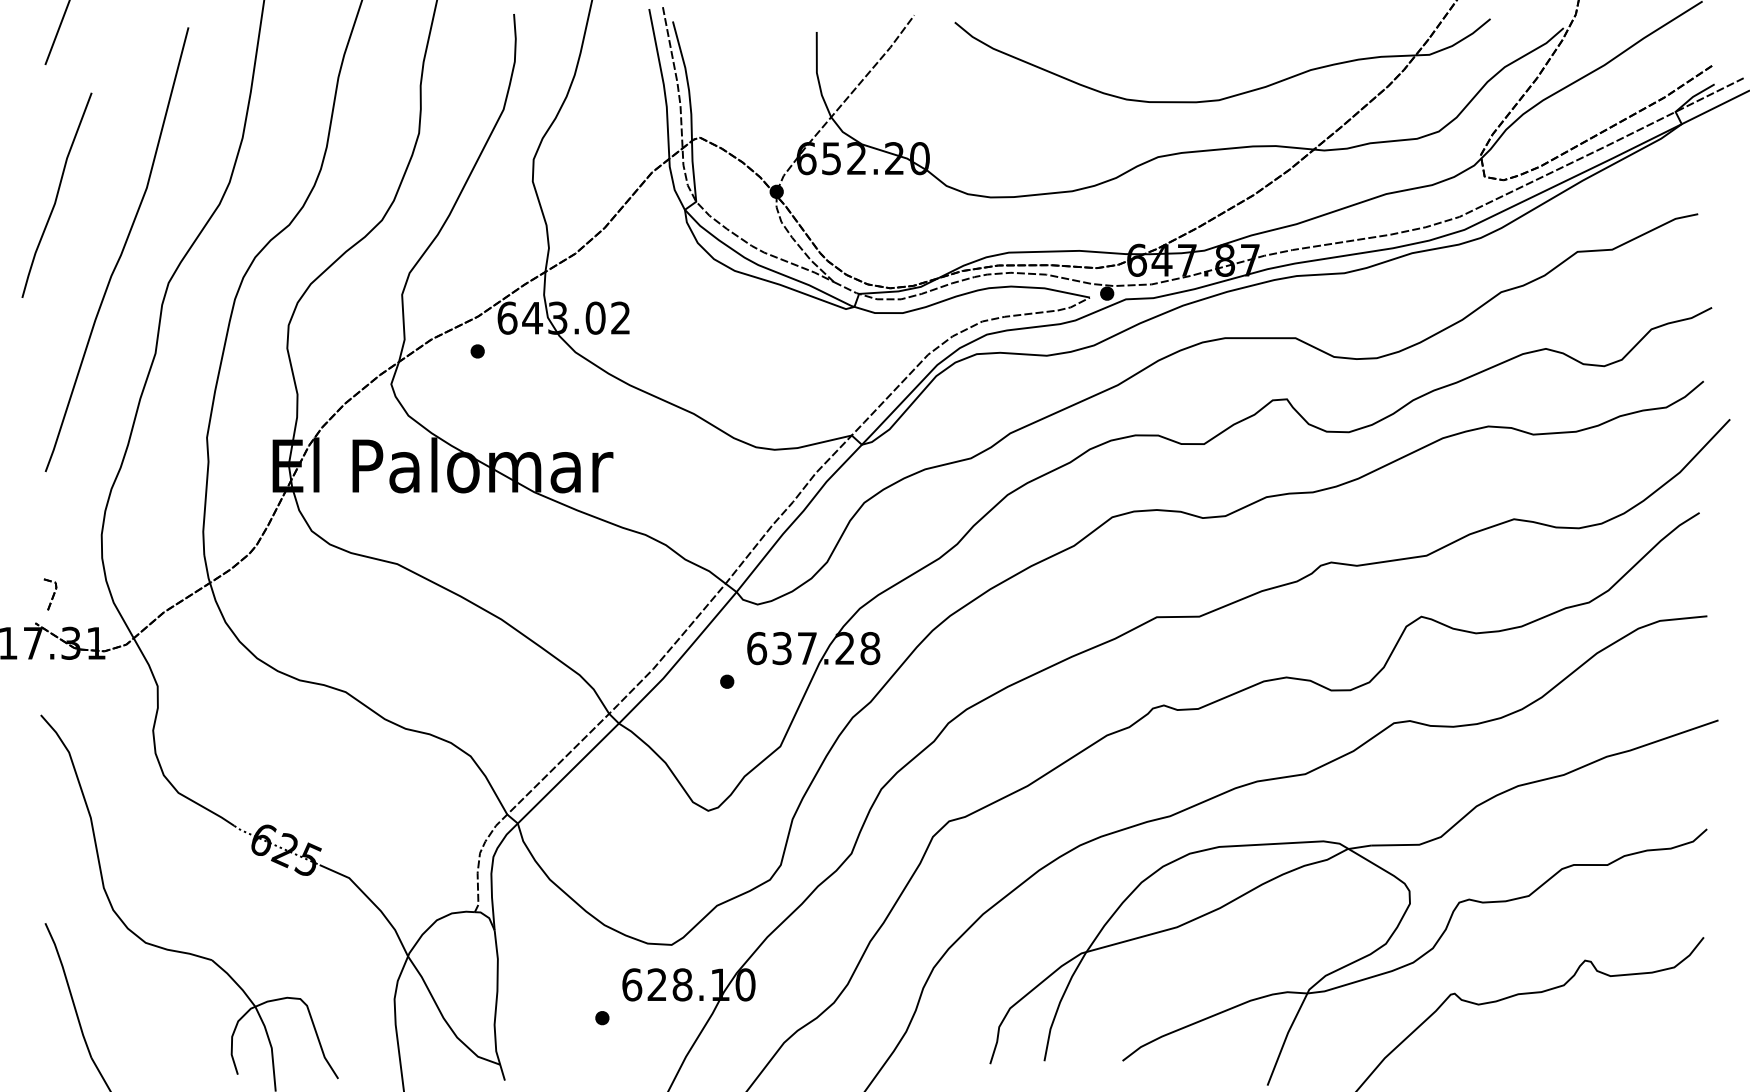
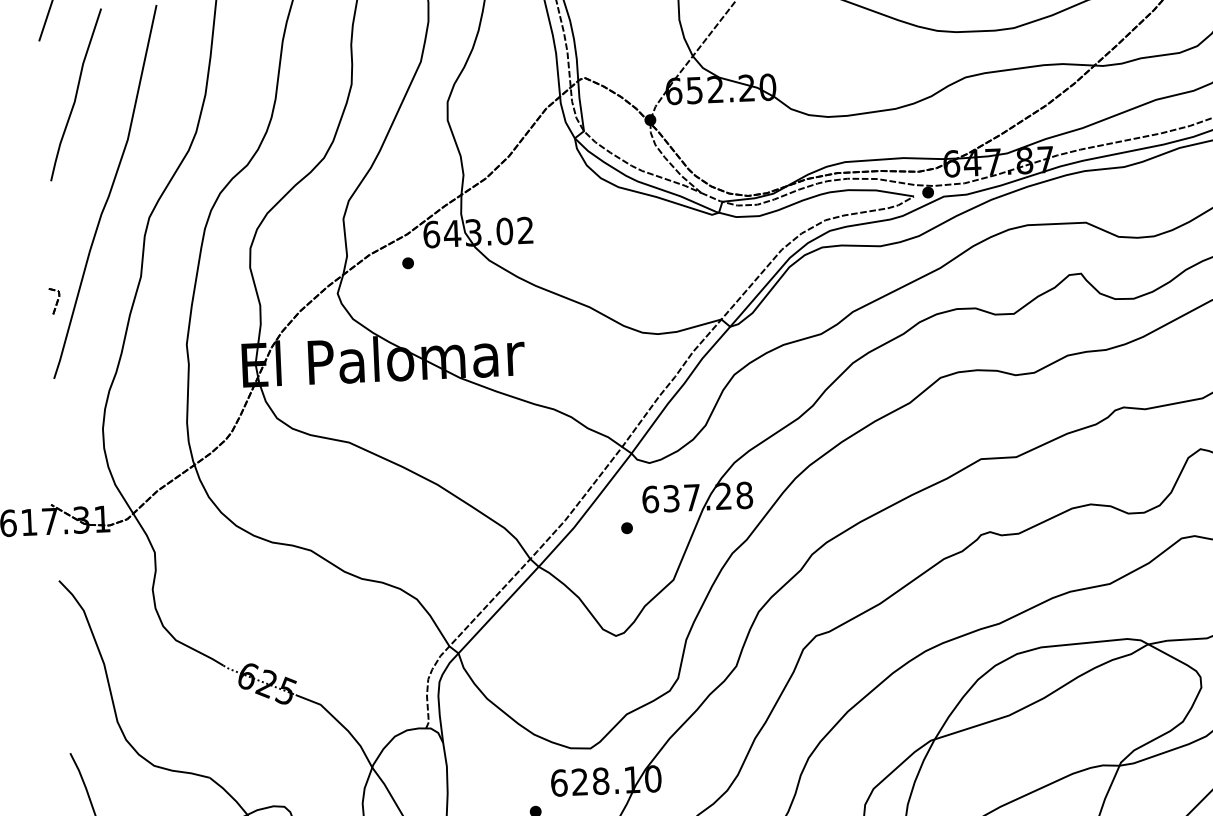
curve: (56, 194) -> (75, 94), moved
part: (50, 594) -> (54, 301), moved

